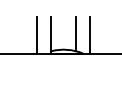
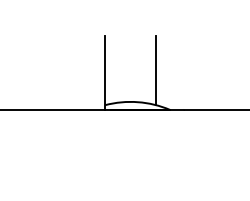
line: (37, 35) -> (76, 72), removed
line: (89, 35) -> (183, 72), removed

